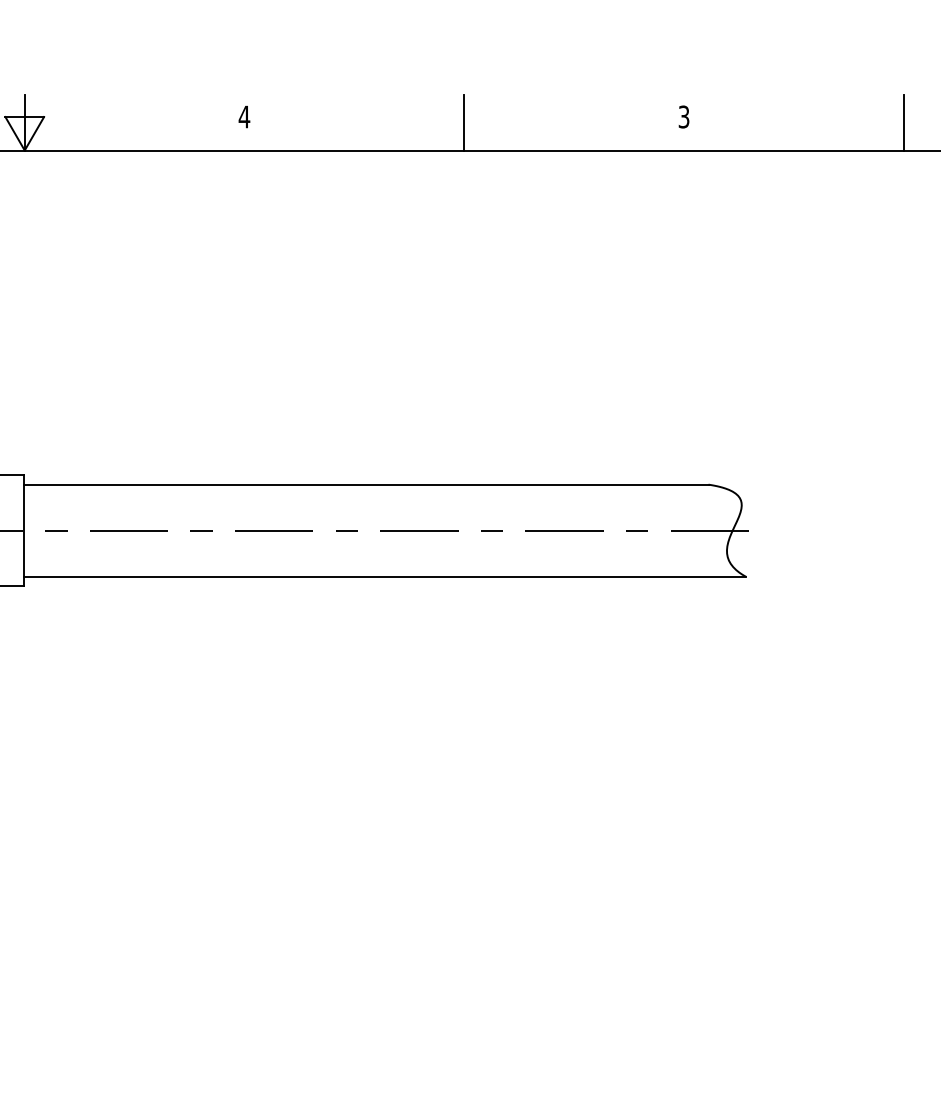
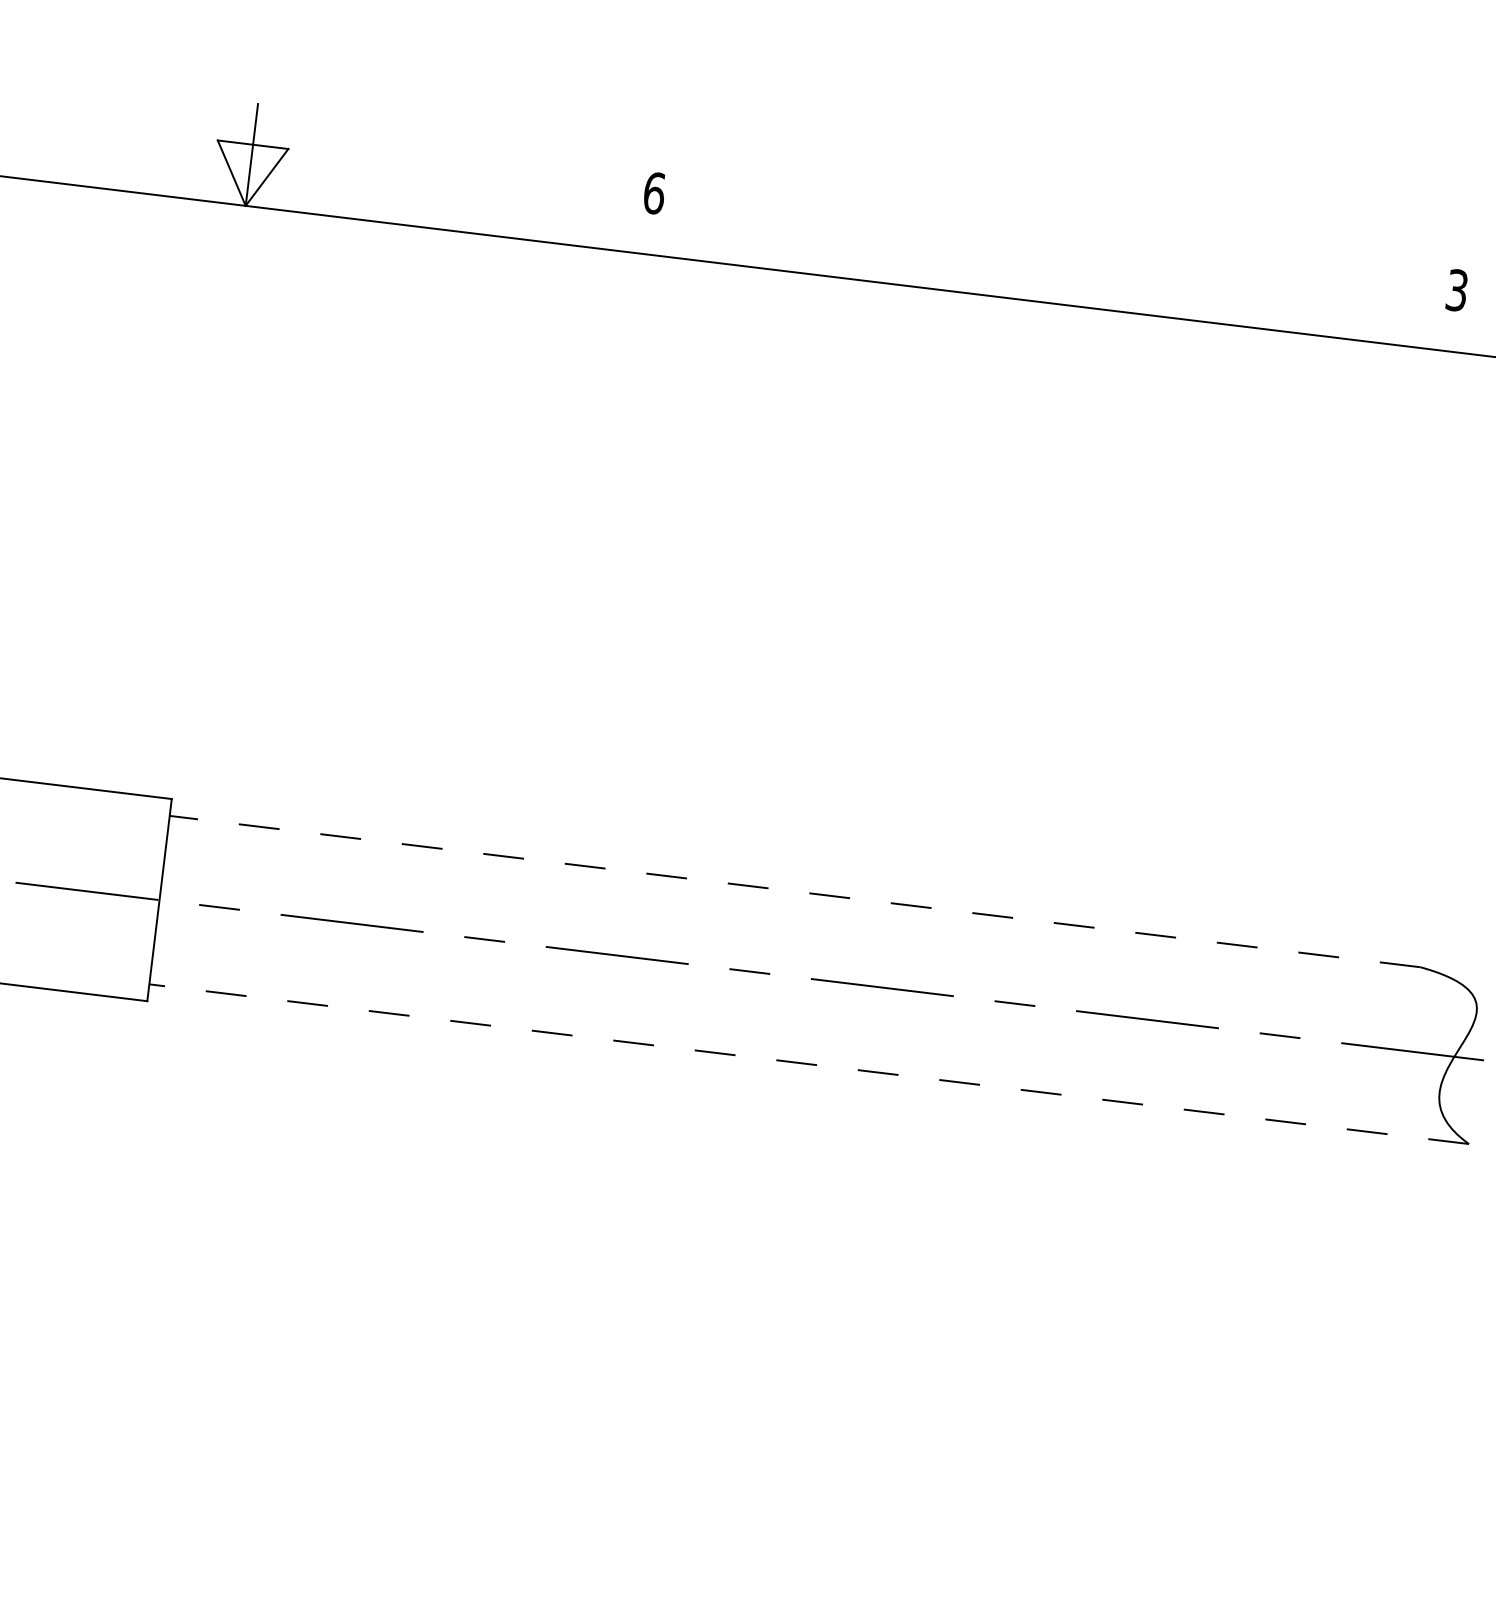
text: (244, 116) -> (654, 192), 4 -> 6
line: (464, 122) -> (1054, 251), removed
line: (365, 484) -> (794, 891), solid -> dashed
line: (384, 576) -> (808, 1063), solid -> dashed

